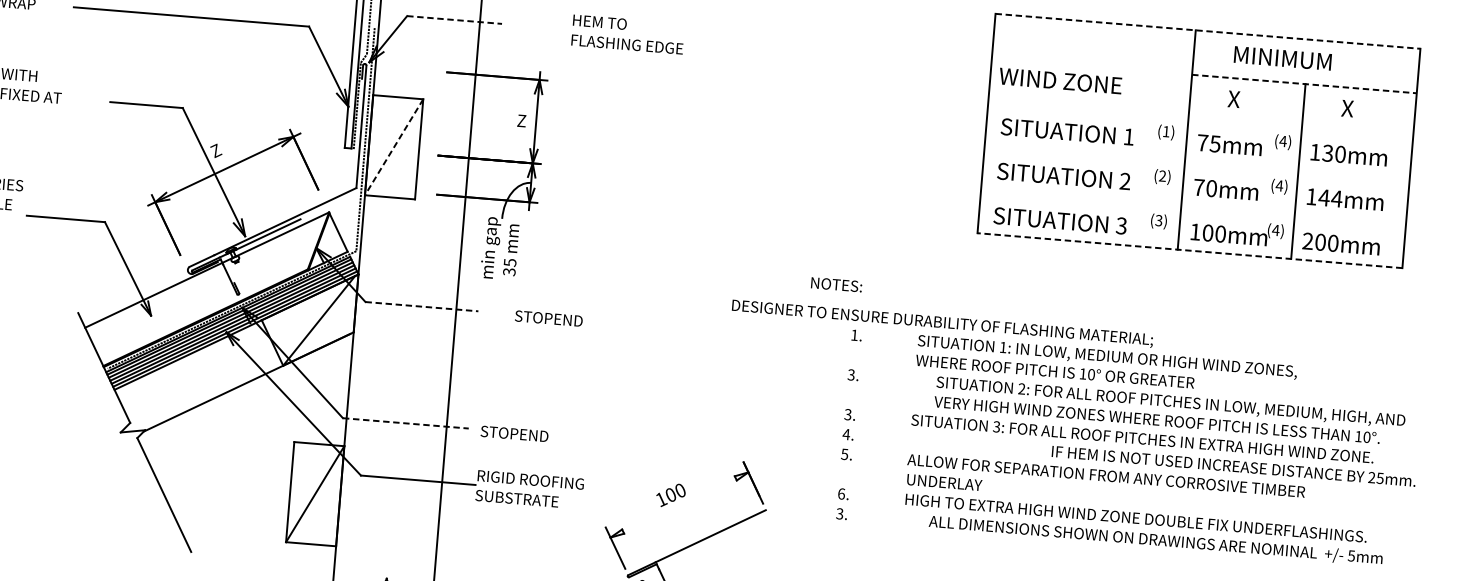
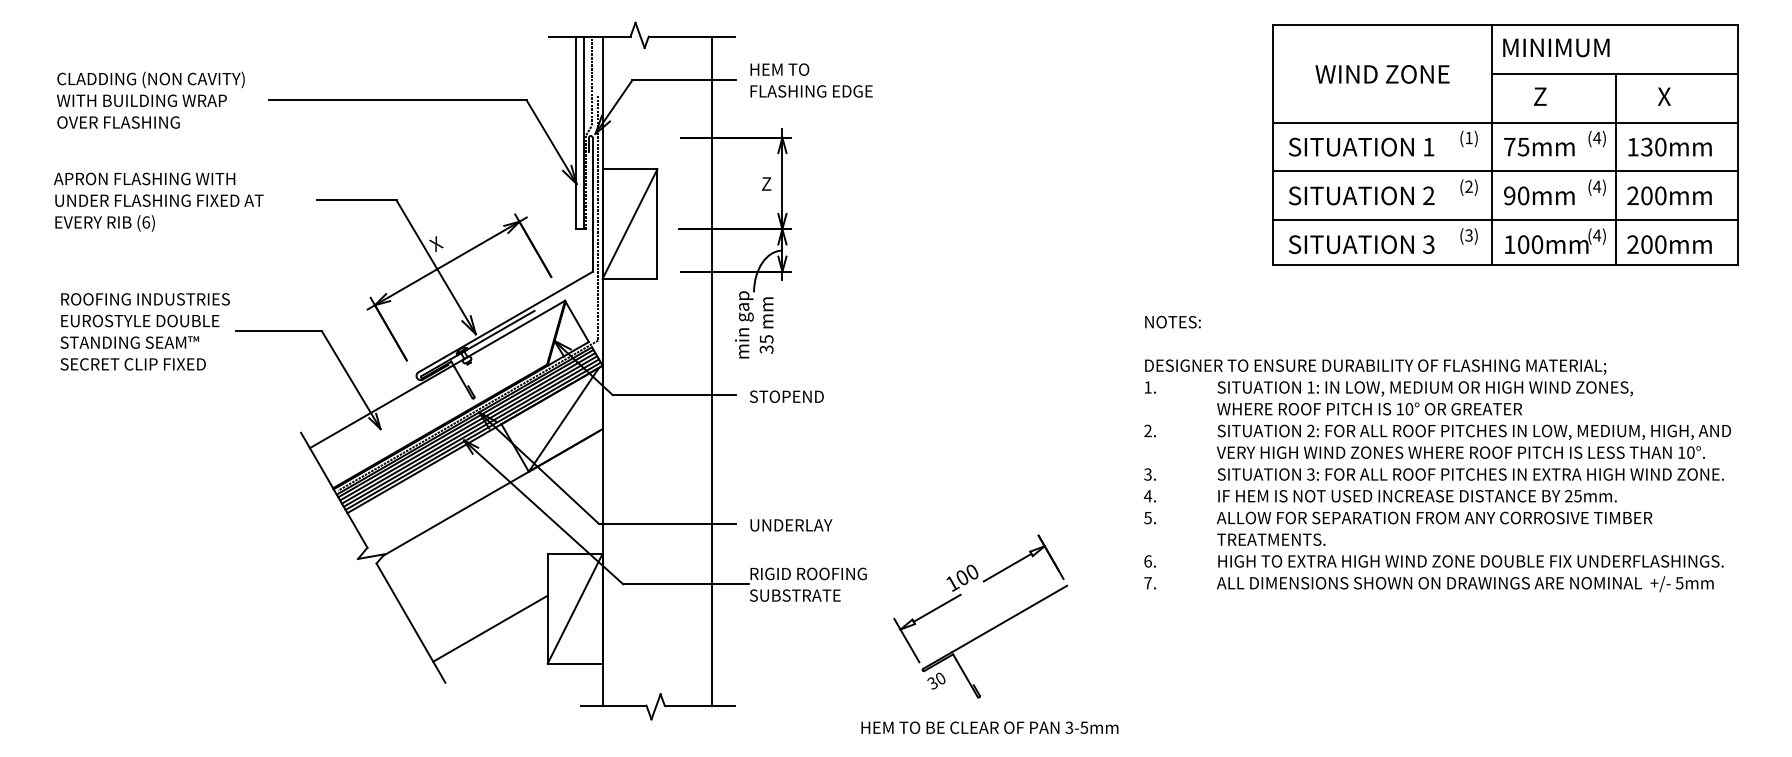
line: (454, 20) -> (684, 80), dashed -> solid
line: (1208, 31) -> (1505, 25), dashed -> solid
text: (628, 34) -> (811, 80), moved
text: (1283, 58) -> (1556, 47), moved
text: (1060, 81) -> (1382, 74), moved
line: (1304, 83) -> (1615, 73), dashed -> solid
text: (1233, 99) -> (1539, 96), X -> Z
line: (1200, 120) -> (1505, 122), added
line: (393, 147) -> (629, 224), dashed -> solid
text: (215, 151) -> (436, 244), Z -> X
line: (1197, 164) -> (1505, 171), added
text: (1198, 187) -> (1509, 195), 70mm -> 90mm
text: (1323, 197) -> (1646, 195), 144mm -> 200mm
line: (1193, 209) -> (1505, 220), added
line: (1189, 250) -> (1505, 265), dashed -> solid
text: (836, 285) -> (1172, 322), moved
line: (421, 307) -> (674, 395), dashed -> solid
text: (548, 318) -> (786, 396), moved
text: (942, 323) -> (1375, 366), moved
text: (850, 375) -> (1147, 431), 3. -> 2.
text: (1169, 410) -> (1473, 441), moved
line: (405, 423) -> (667, 523), dashed -> solid
text: (517, 434) -> (790, 525), STOPEND -> UNDERLAY
text: (1233, 466) -> (1417, 496), moved
text: (955, 483) -> (1271, 539), UNDERLAY -> TREATMENTS.
line: (712, 489) -> (1007, 567), added
line: (236, 505) -> (490, 628), added
text: (839, 514) -> (1147, 583), 3. -> 7.
line: (645, 520) -> (936, 607), added
text: (1156, 541) -> (1465, 584), moved

